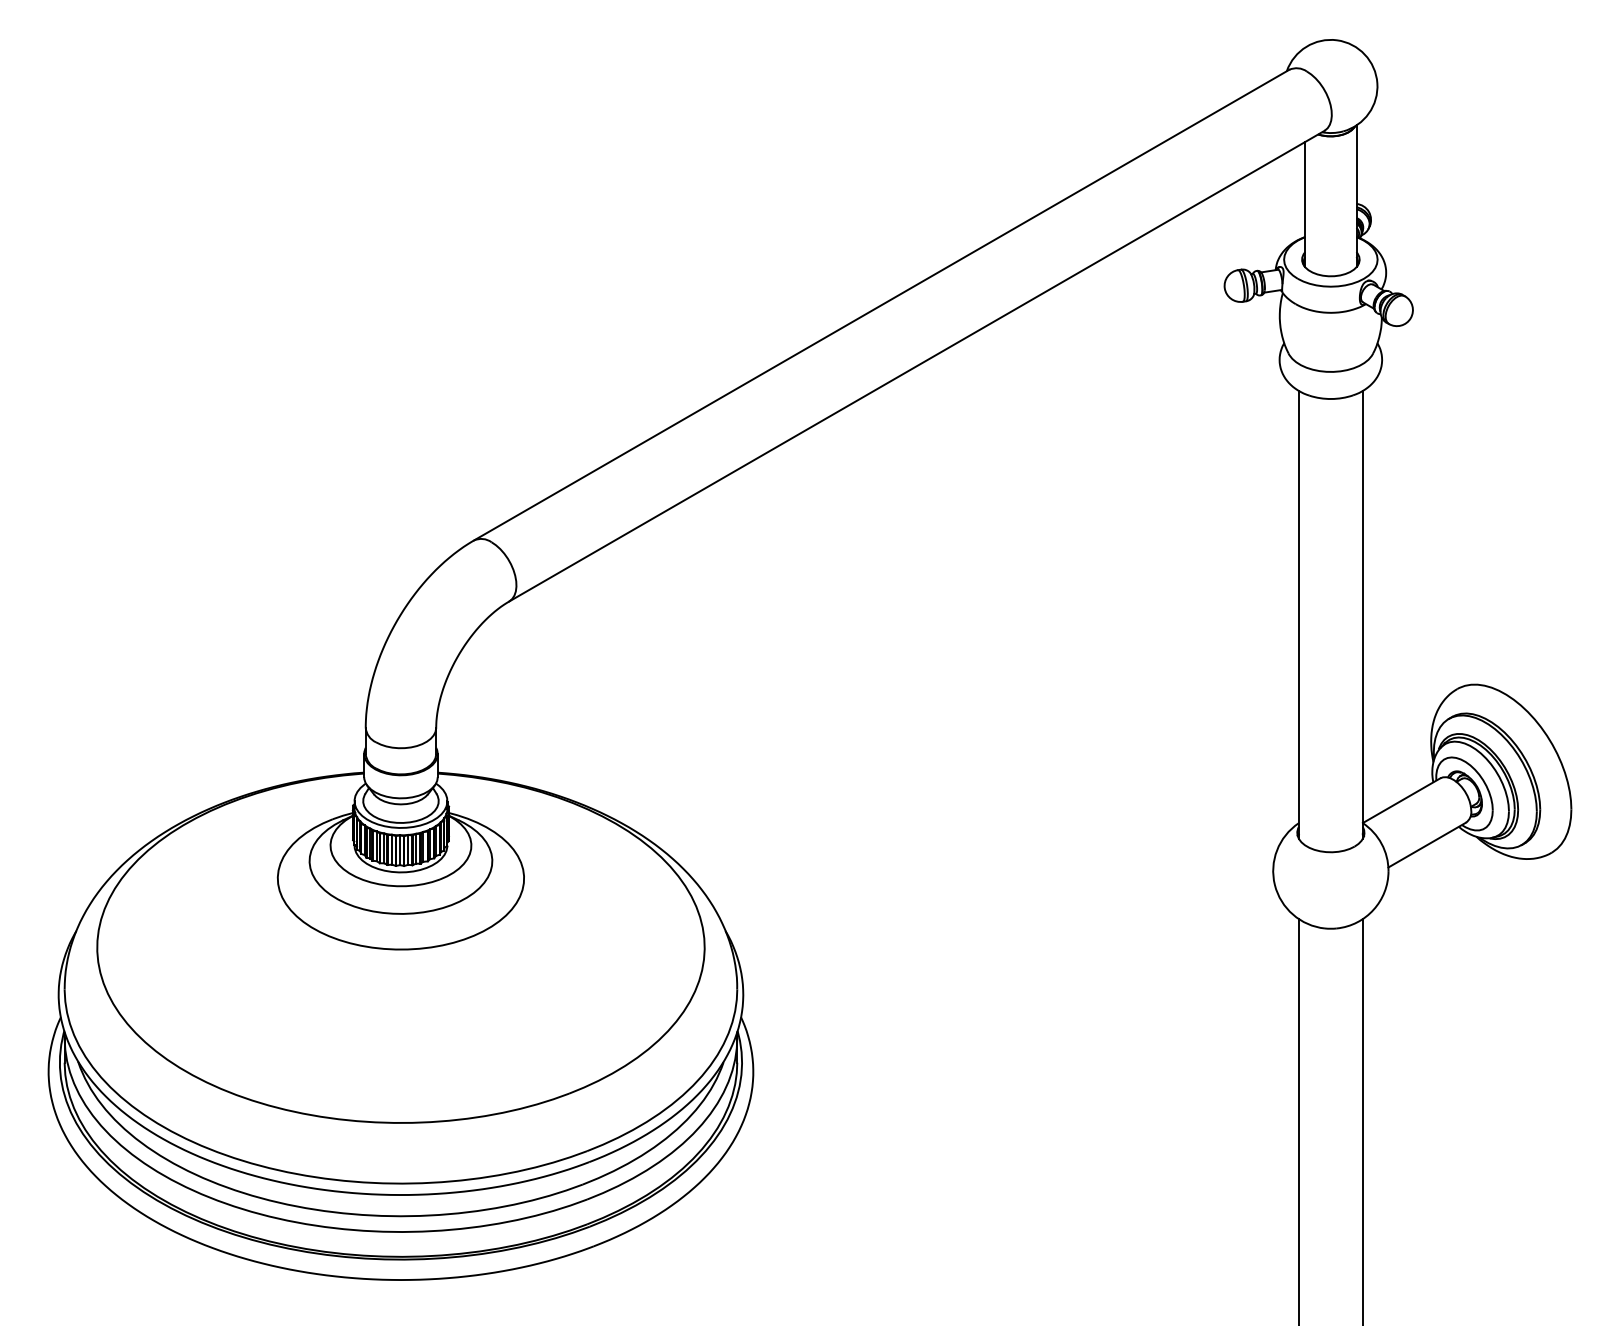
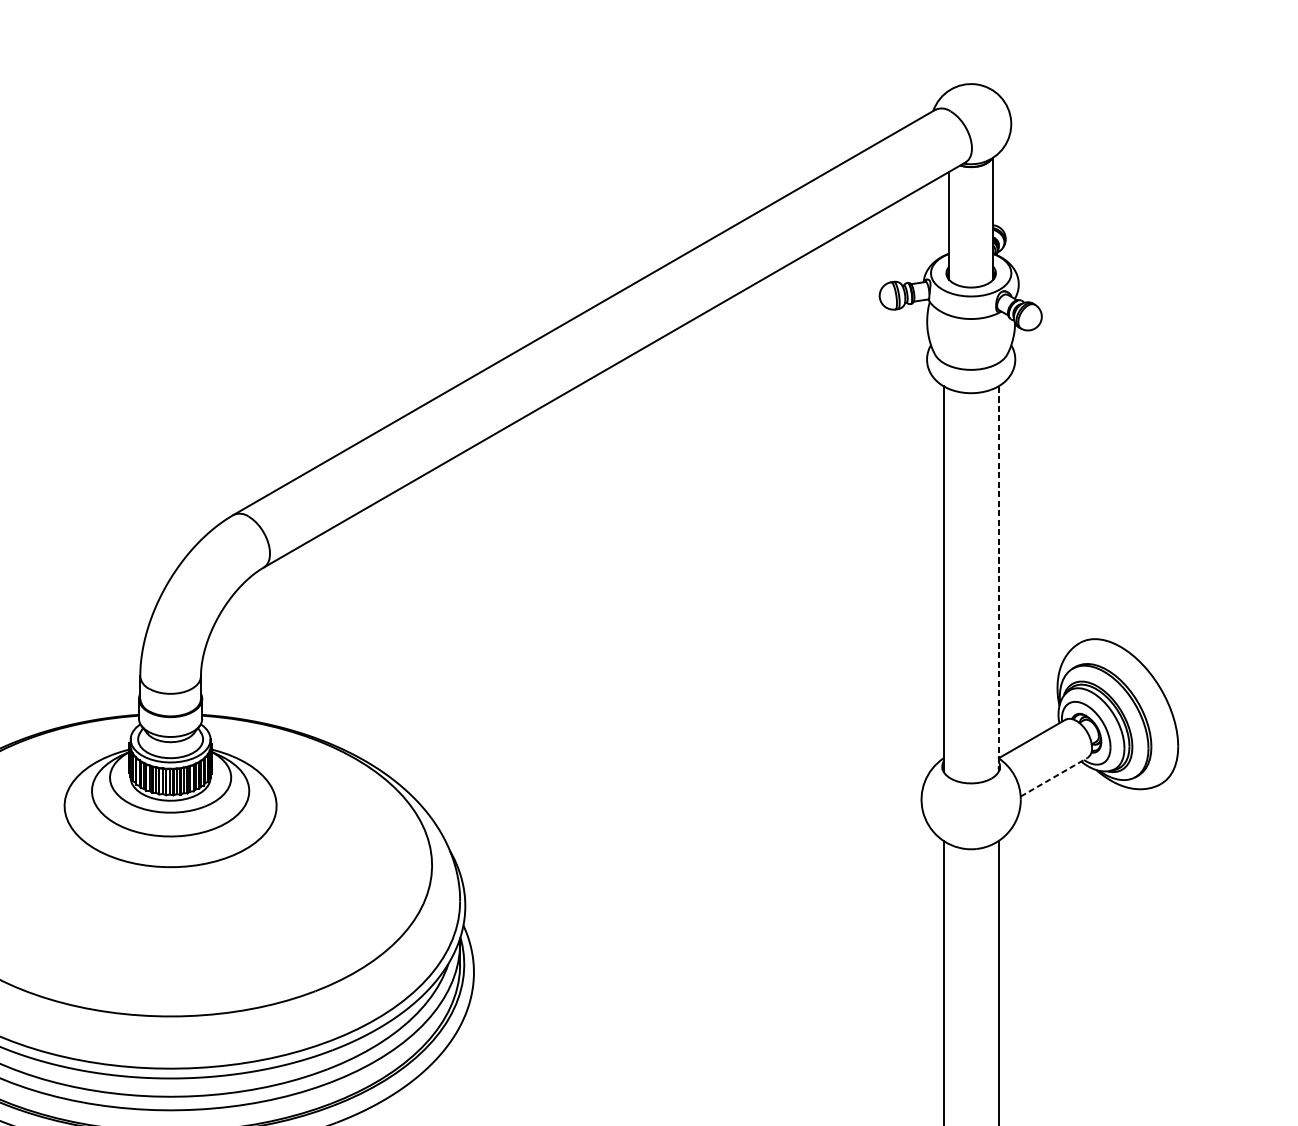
line: (1362, 614) -> (998, 578), solid -> dashed
line: (1427, 845) -> (1054, 777), solid -> dashed

